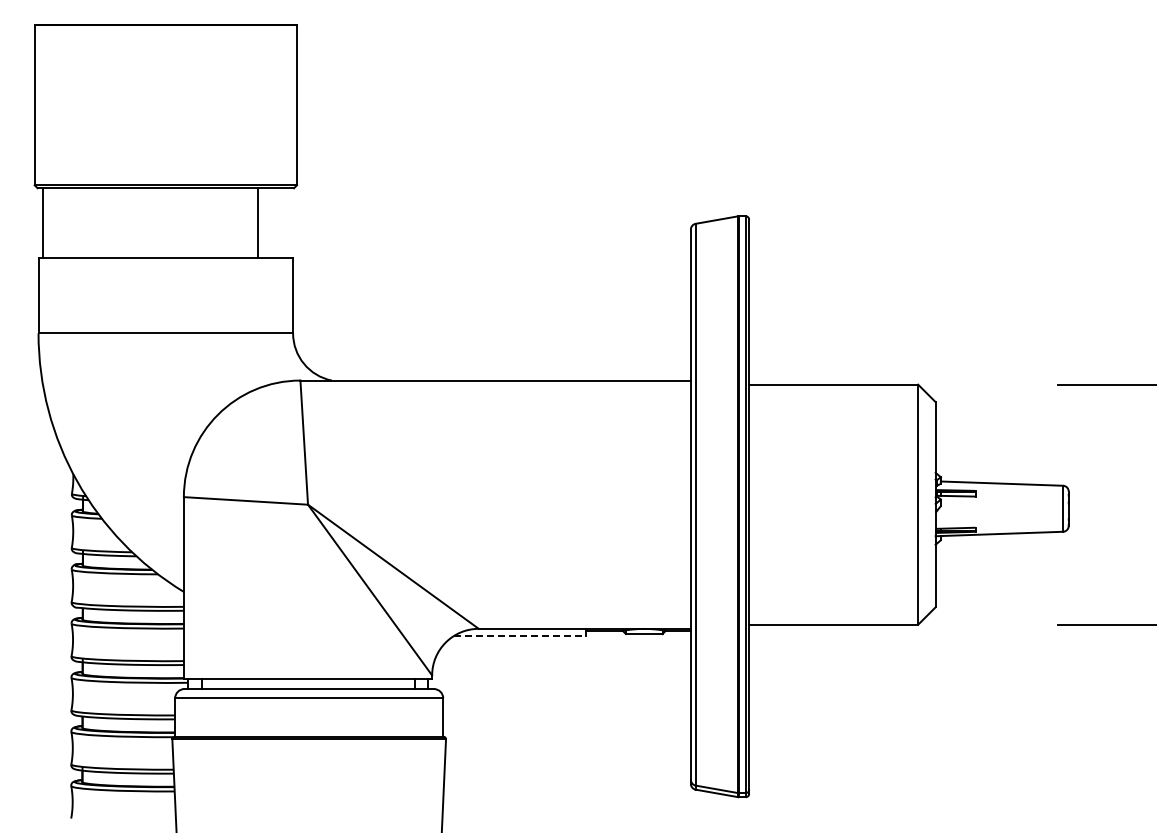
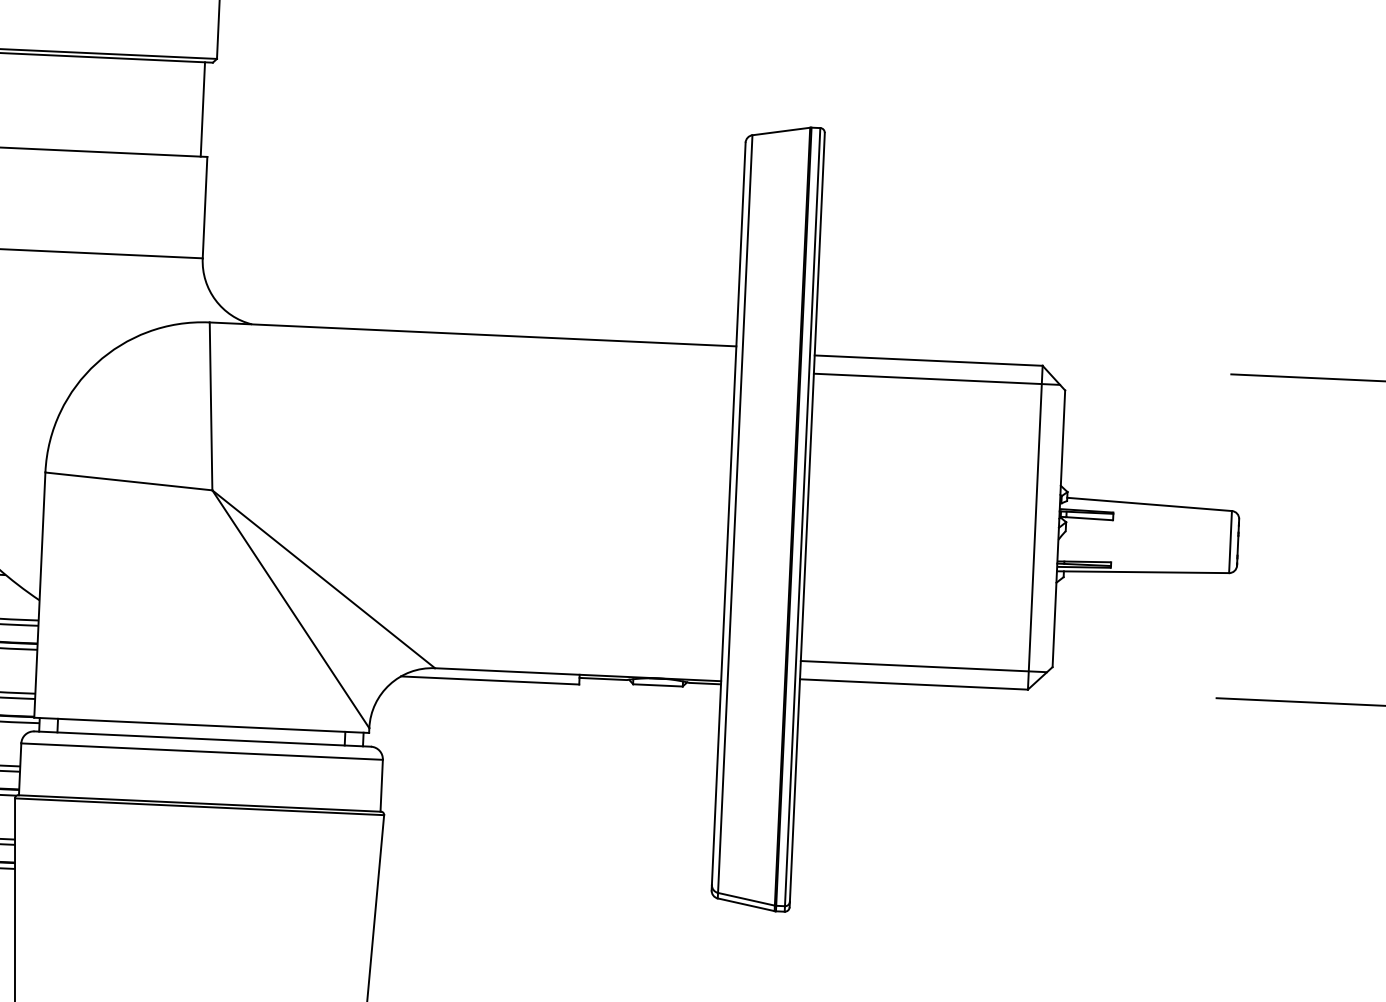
line: (258, 223) -> (203, 109), moved
line: (840, 398) -> (937, 379), added
line: (840, 611) -> (923, 666), added
line: (520, 636) -> (490, 681), dashed -> solid

